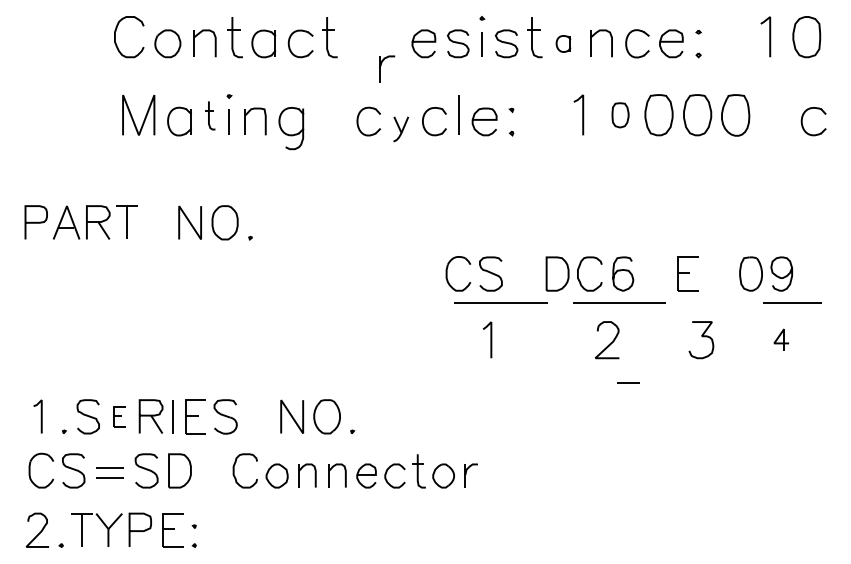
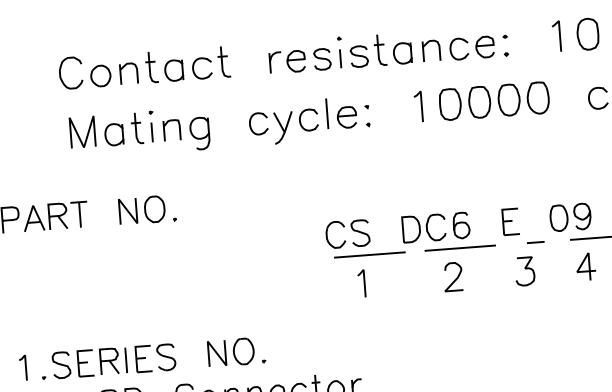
part: (563, 43) -> (402, 53), size x1.67
part: (381, 66) -> (271, 60), moved
part: (209, 115) -> (136, 128), size x1.43
part: (620, 115) -> (450, 104), size x1.67
part: (400, 129) -> (283, 128), size x1.67
part: (781, 339) -> (586, 266), size x1.67
line: (628, 382) -> (535, 241), moved
part: (119, 416) -> (85, 363), size x1.67

